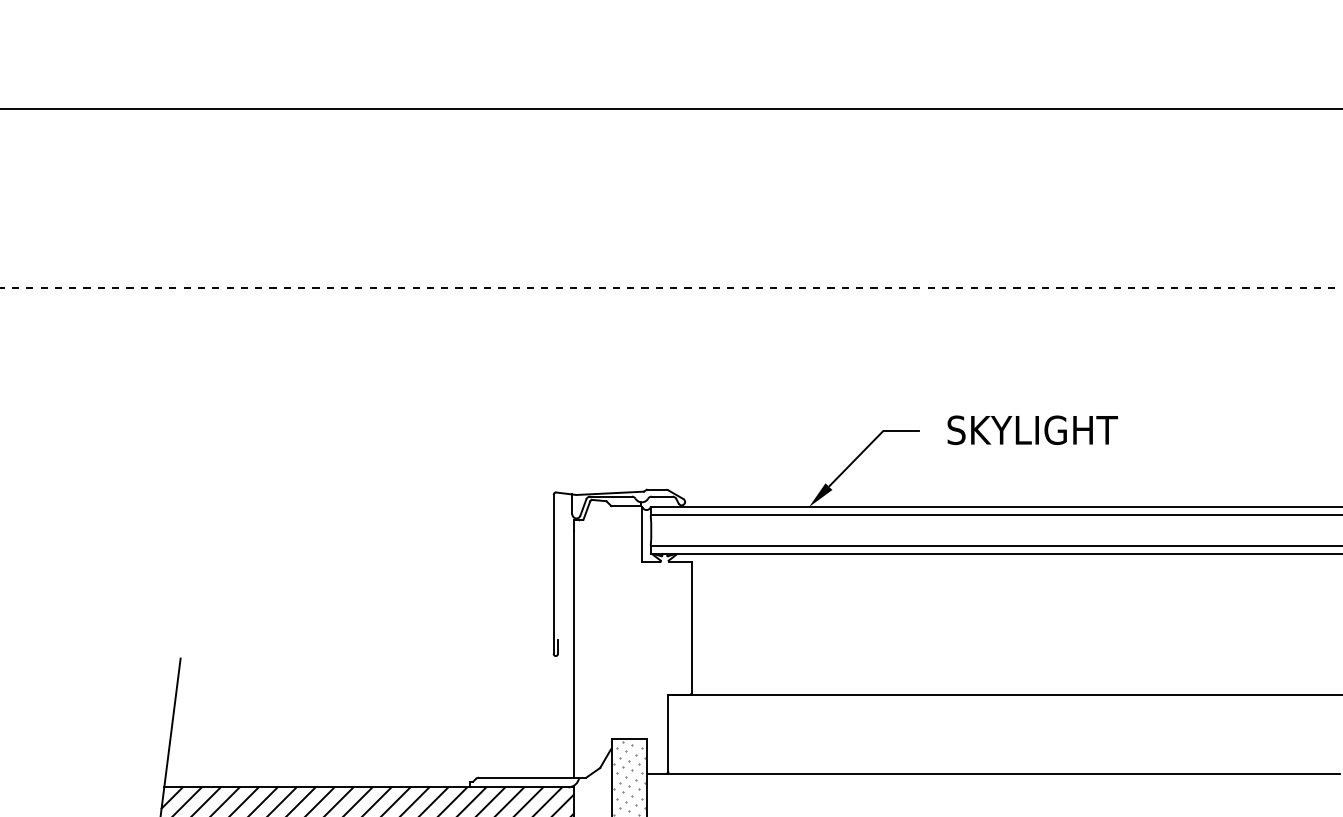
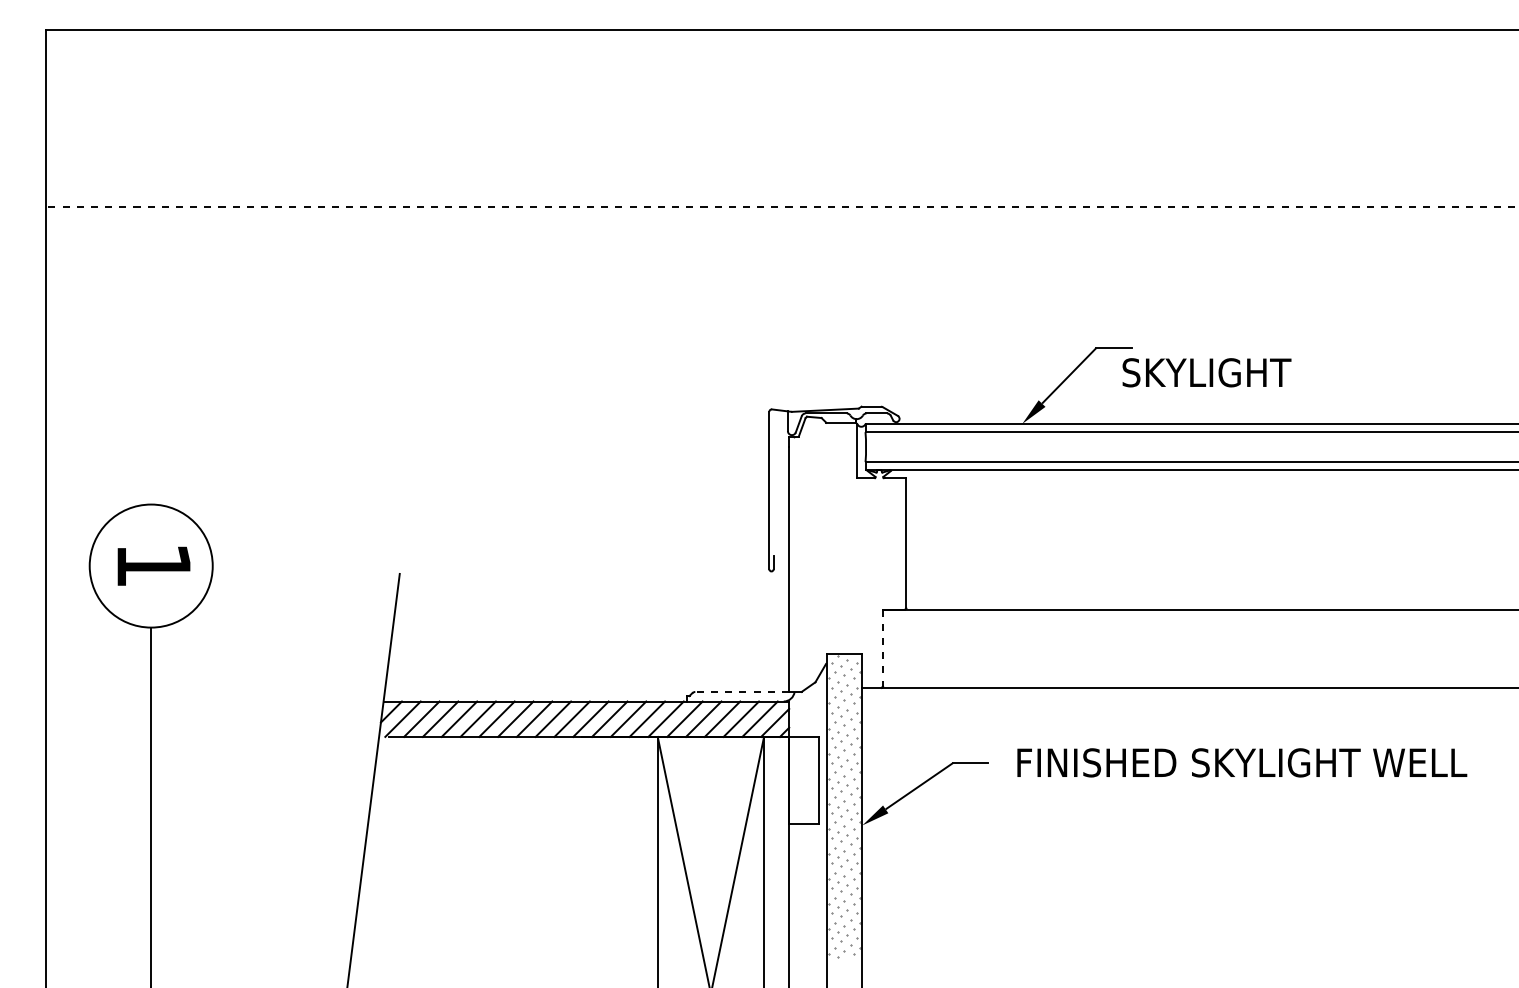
text: (1032, 430) -> (1206, 372), moved
line: (667, 734) -> (882, 649), solid -> dashed
line: (526, 777) -> (742, 691), solid -> dashed

